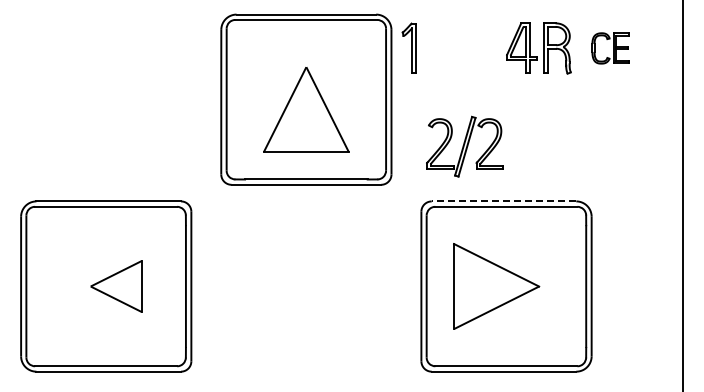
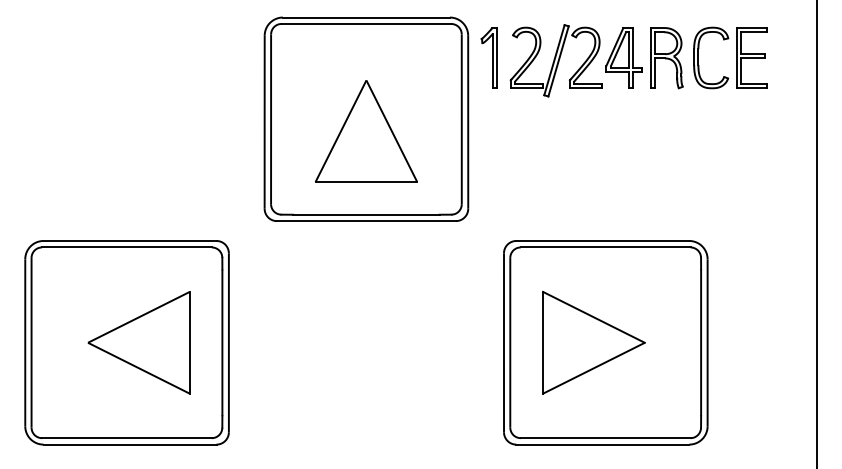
part: (610, 48) -> (730, 58), size x1.67
part: (464, 146) -> (555, 60), moved
line: (503, 201) -> (602, 241), dashed -> solid
part: (116, 286) -> (139, 342), size x1.67

